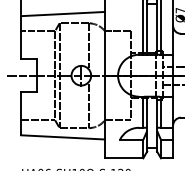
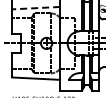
line: (61, 14) -> (35, 8), solid -> dashed

